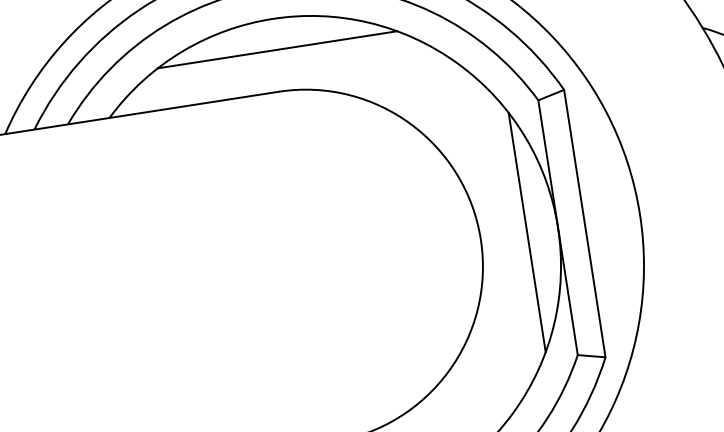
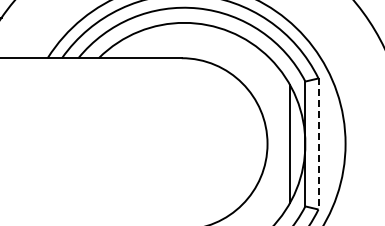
line: (276, 51) -> (183, 38), removed
line: (584, 222) -> (318, 143), solid -> dashed

